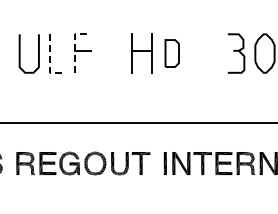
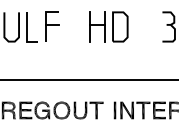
line: (74, 44) -> (46, 20), dashed -> solid
part: (171, 53) -> (119, 26), size x1.43
line: (49, 60) -> (27, 32), dashed -> solid

